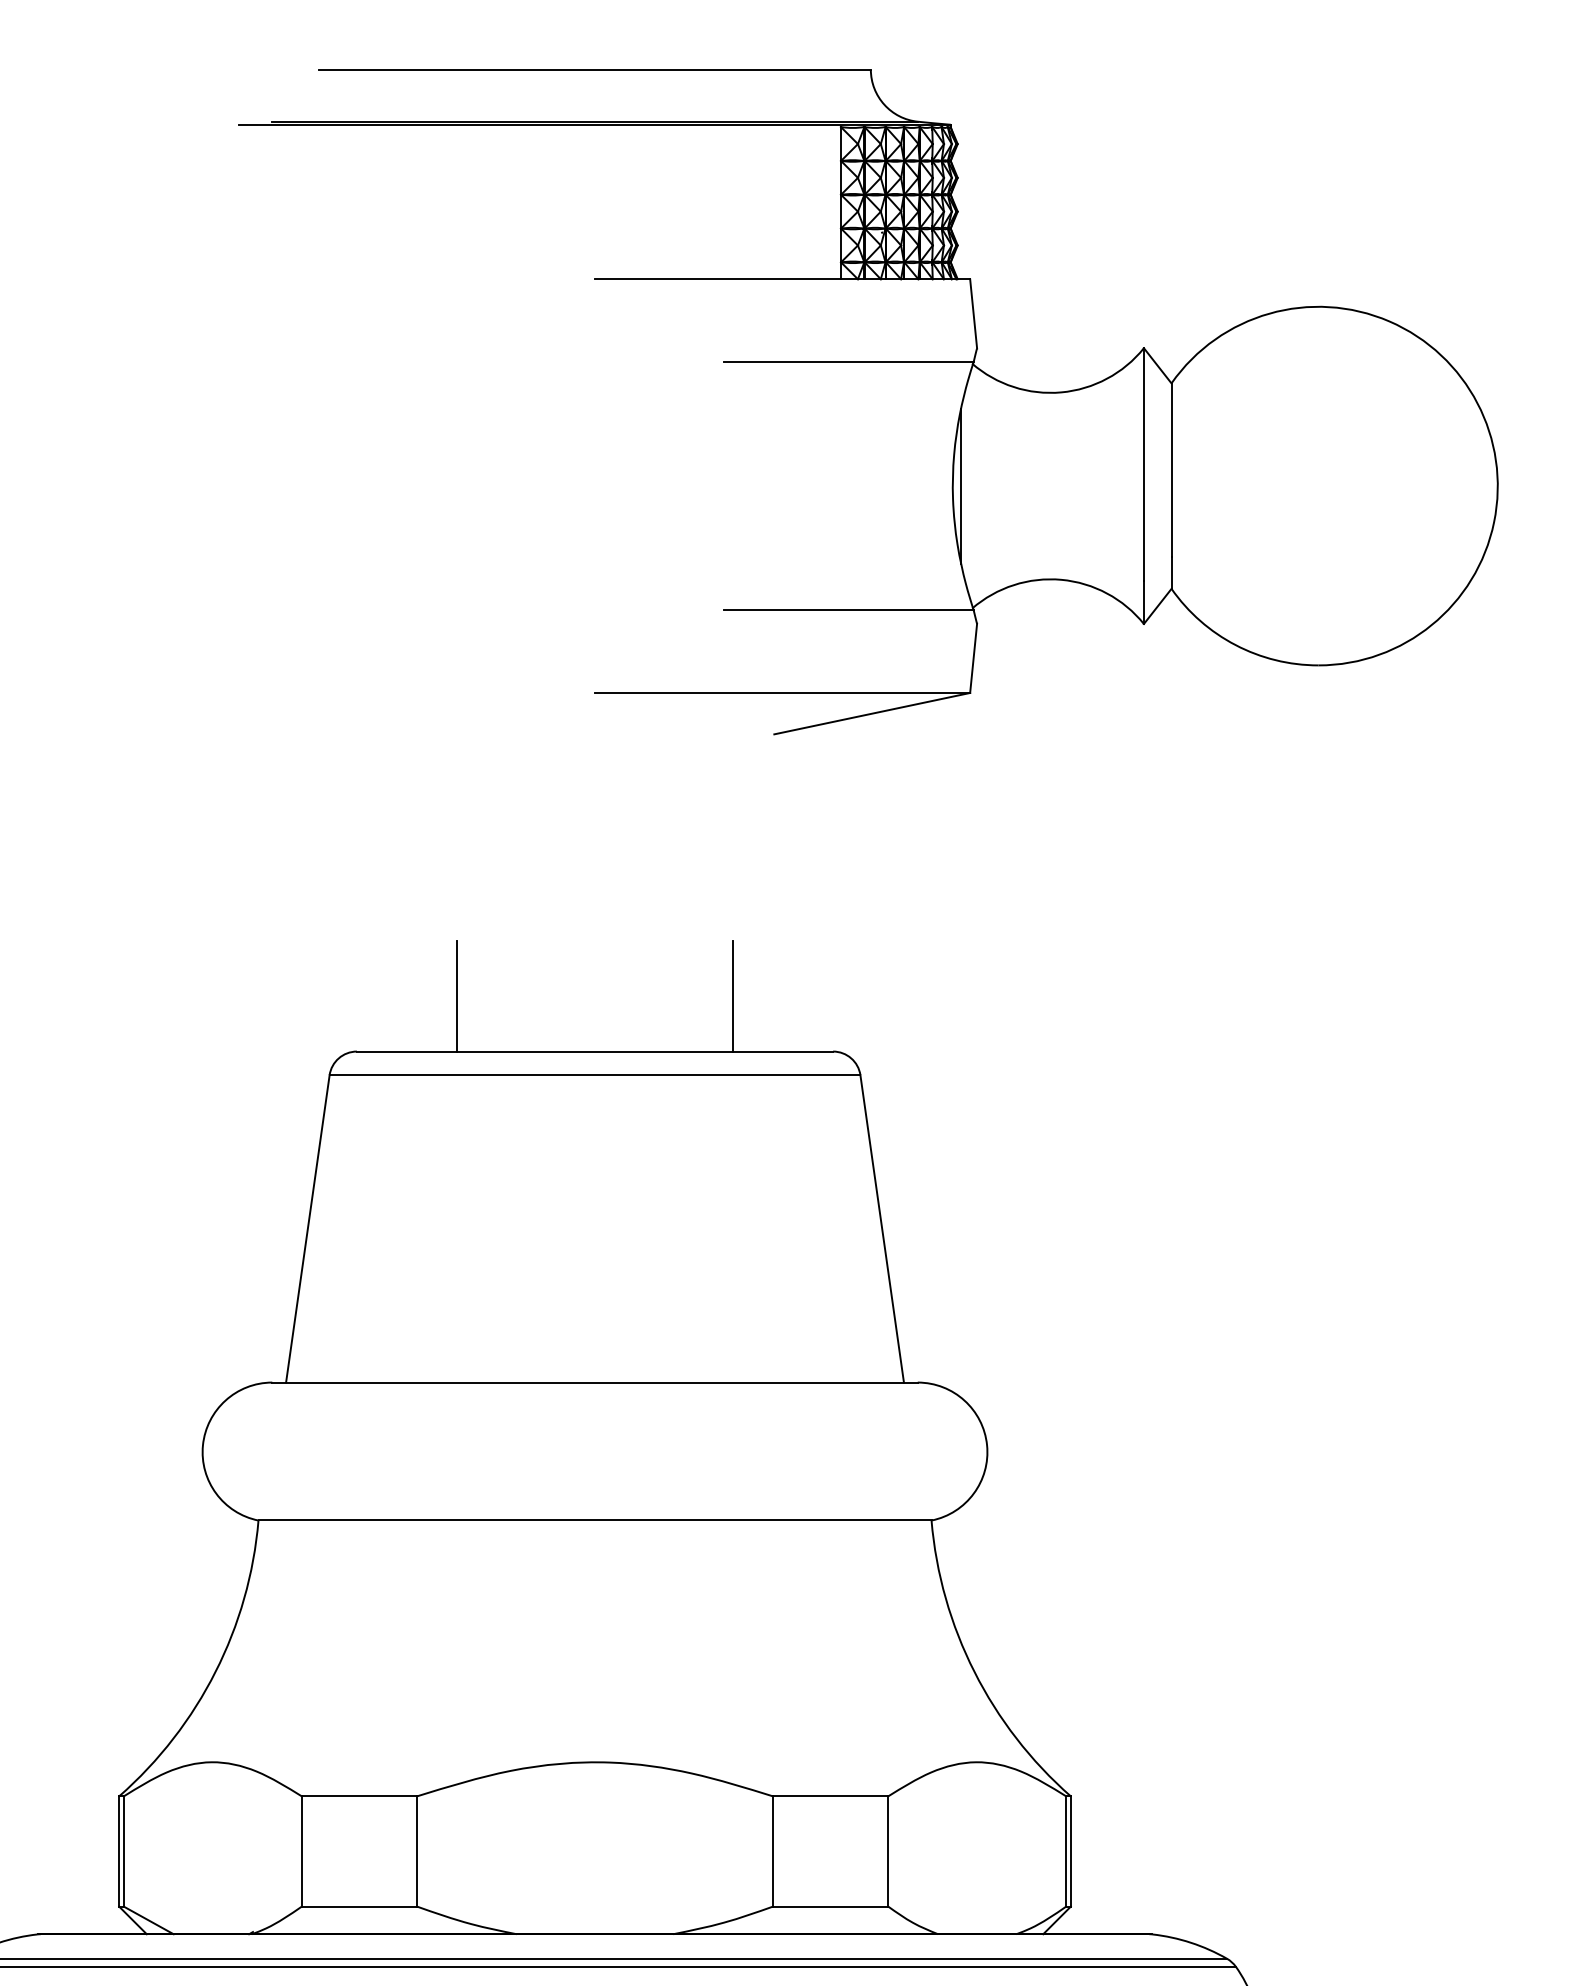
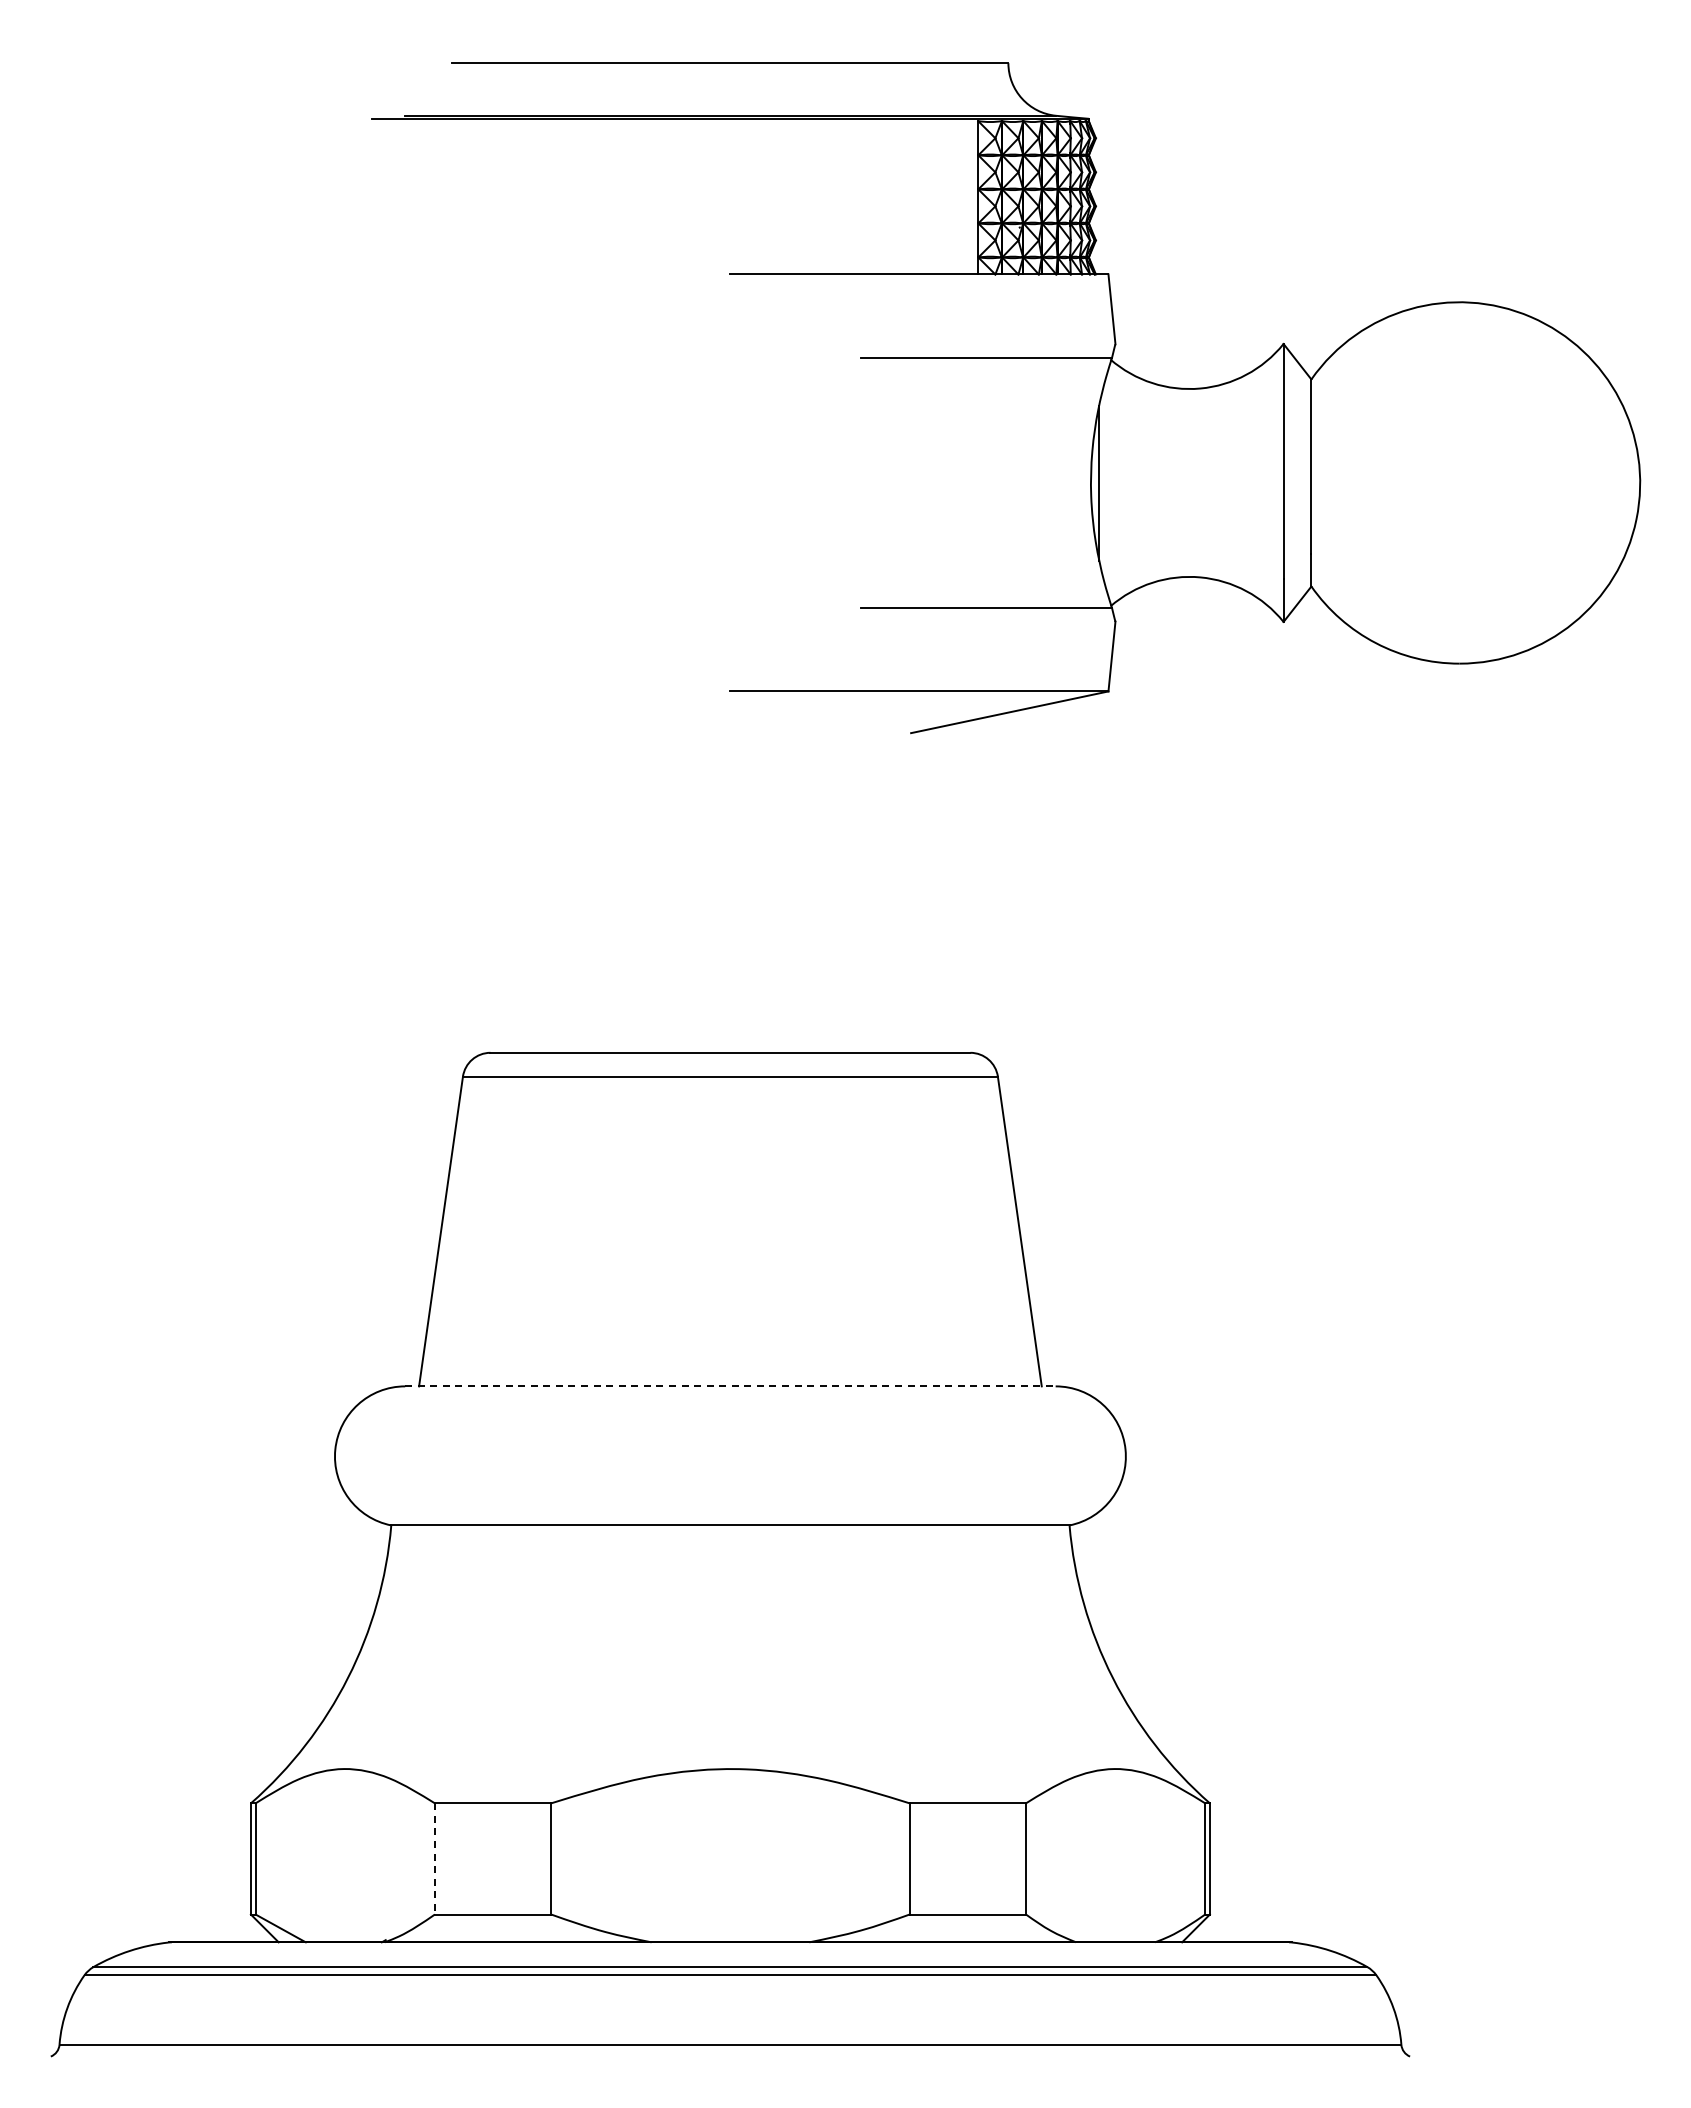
line: (457, 995) -> (591, 996), removed
line: (733, 995) -> (869, 996), removed
line: (595, 1382) -> (730, 1386), solid -> dashed
line: (301, 1851) -> (434, 1858), solid -> dashed

